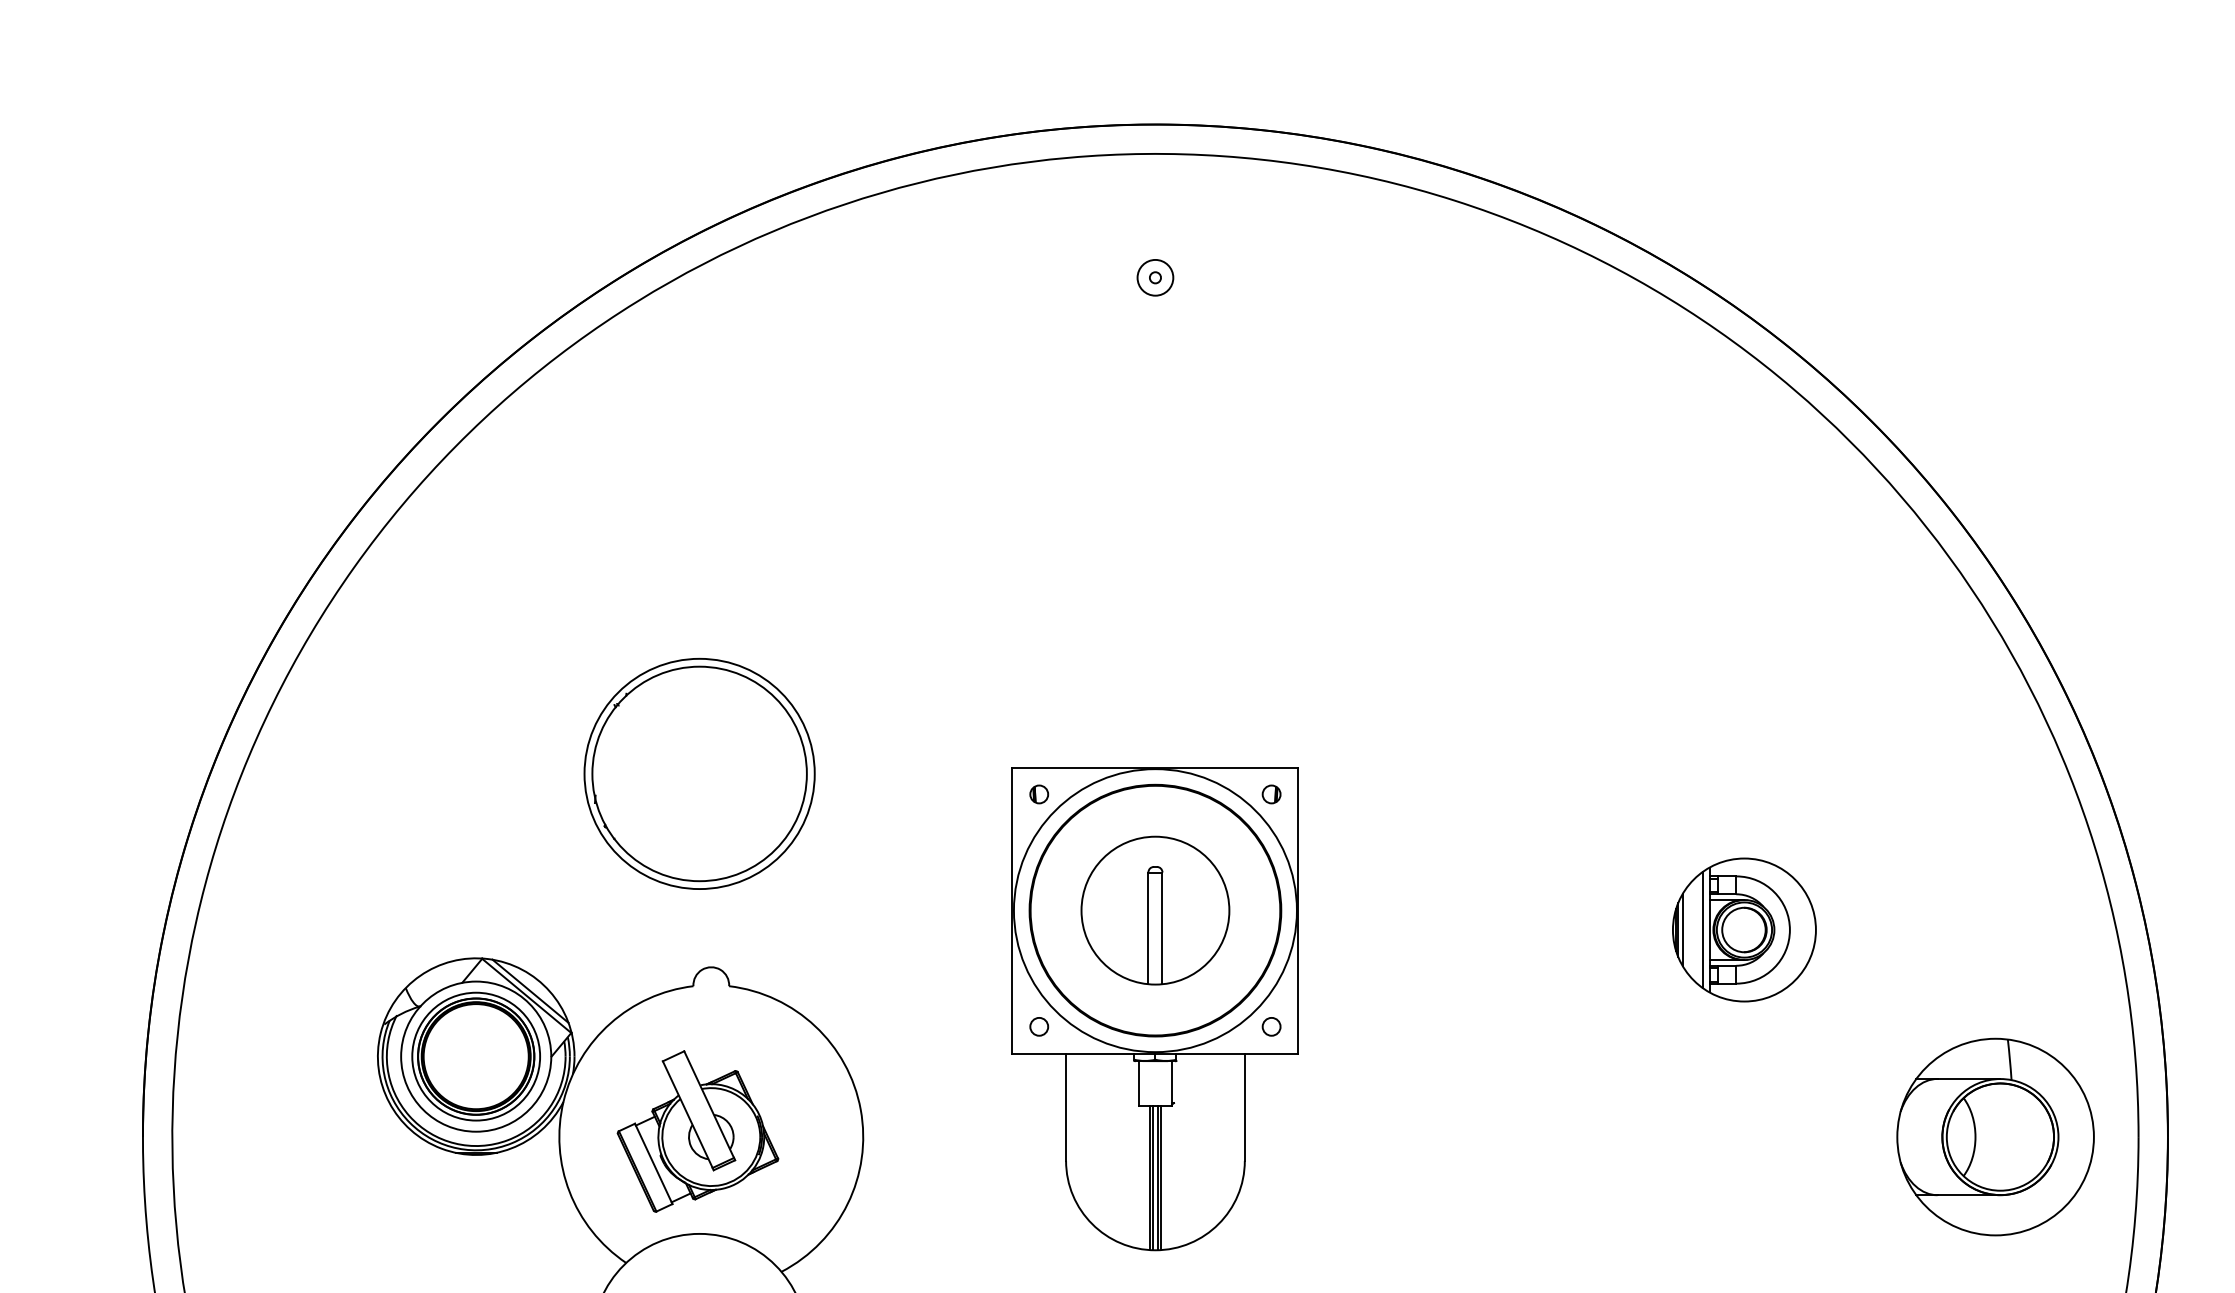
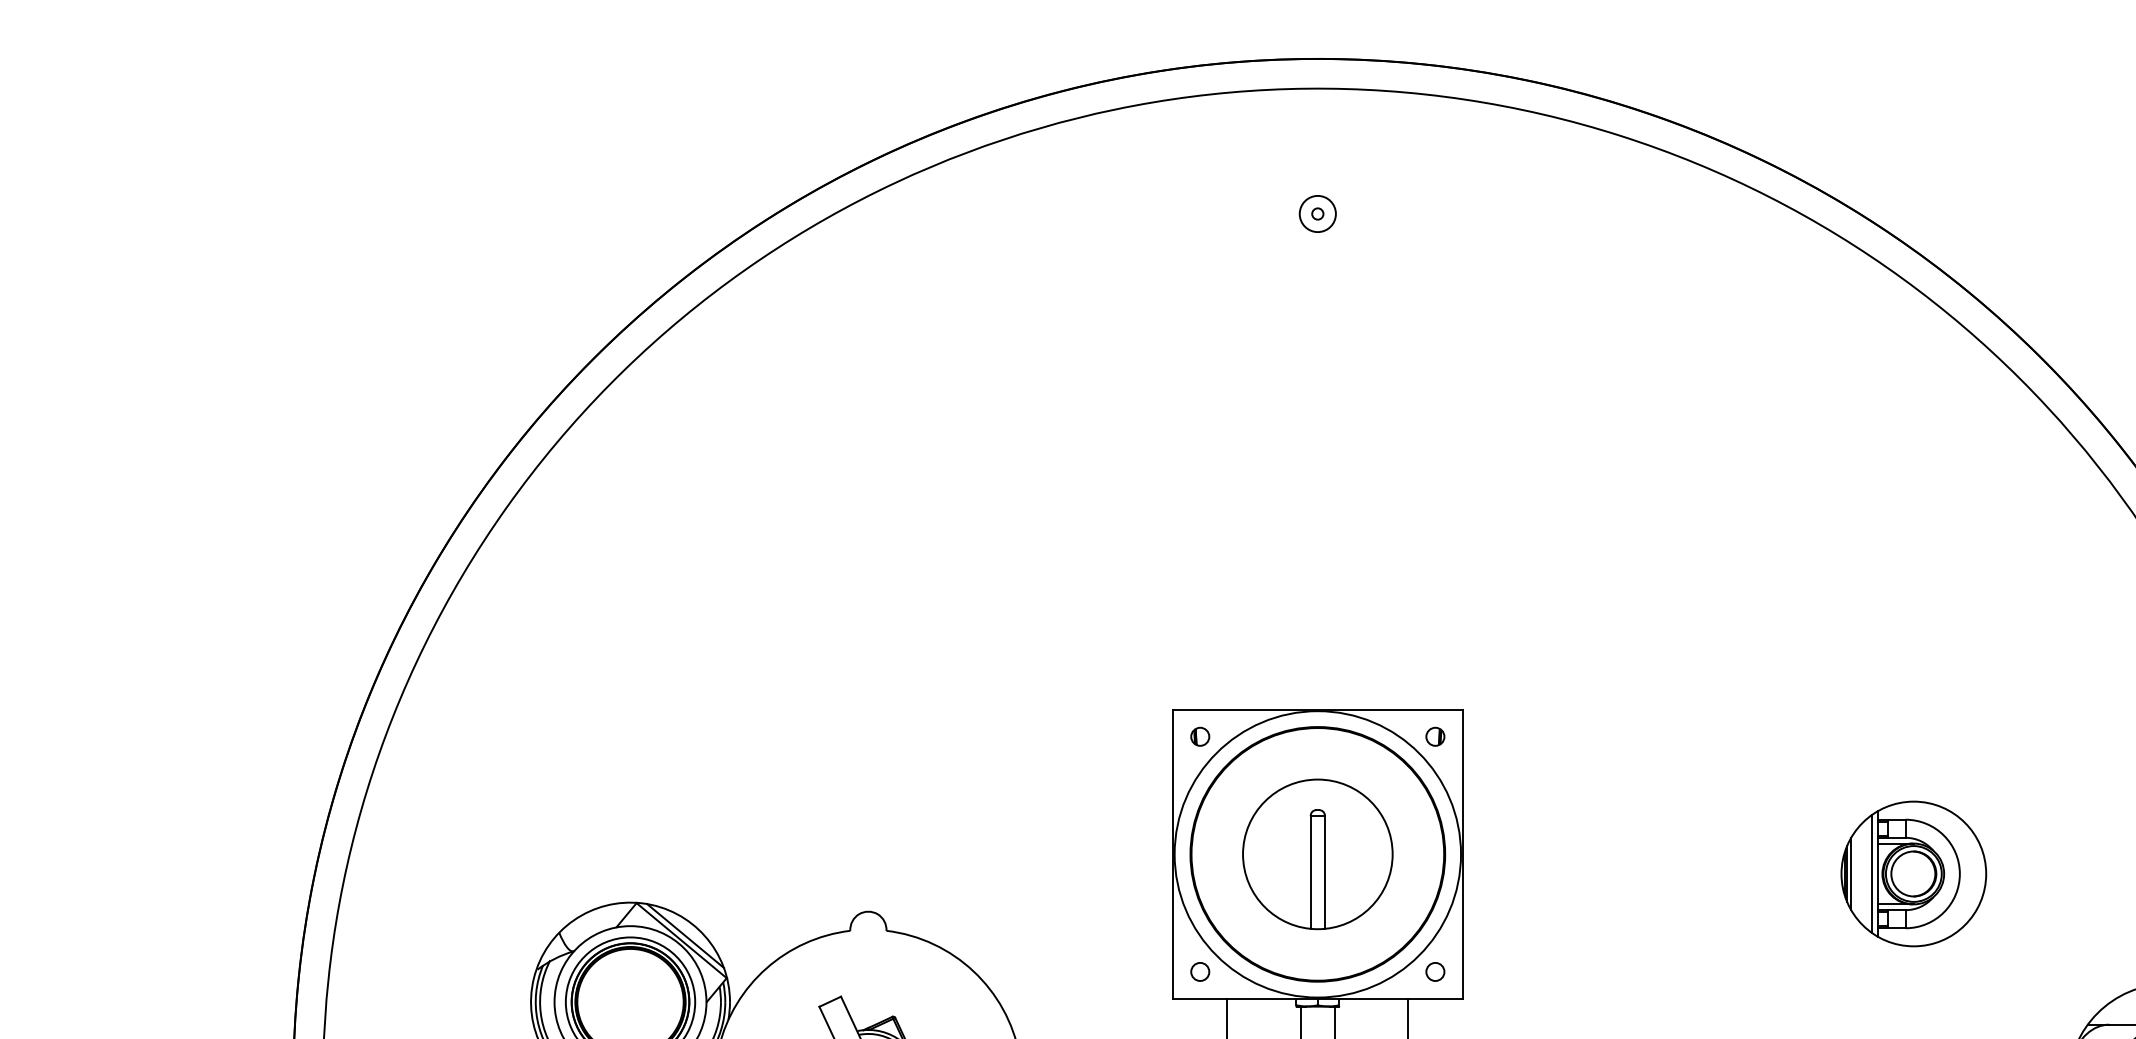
part: (699, 773) -> (856, 715), removed

